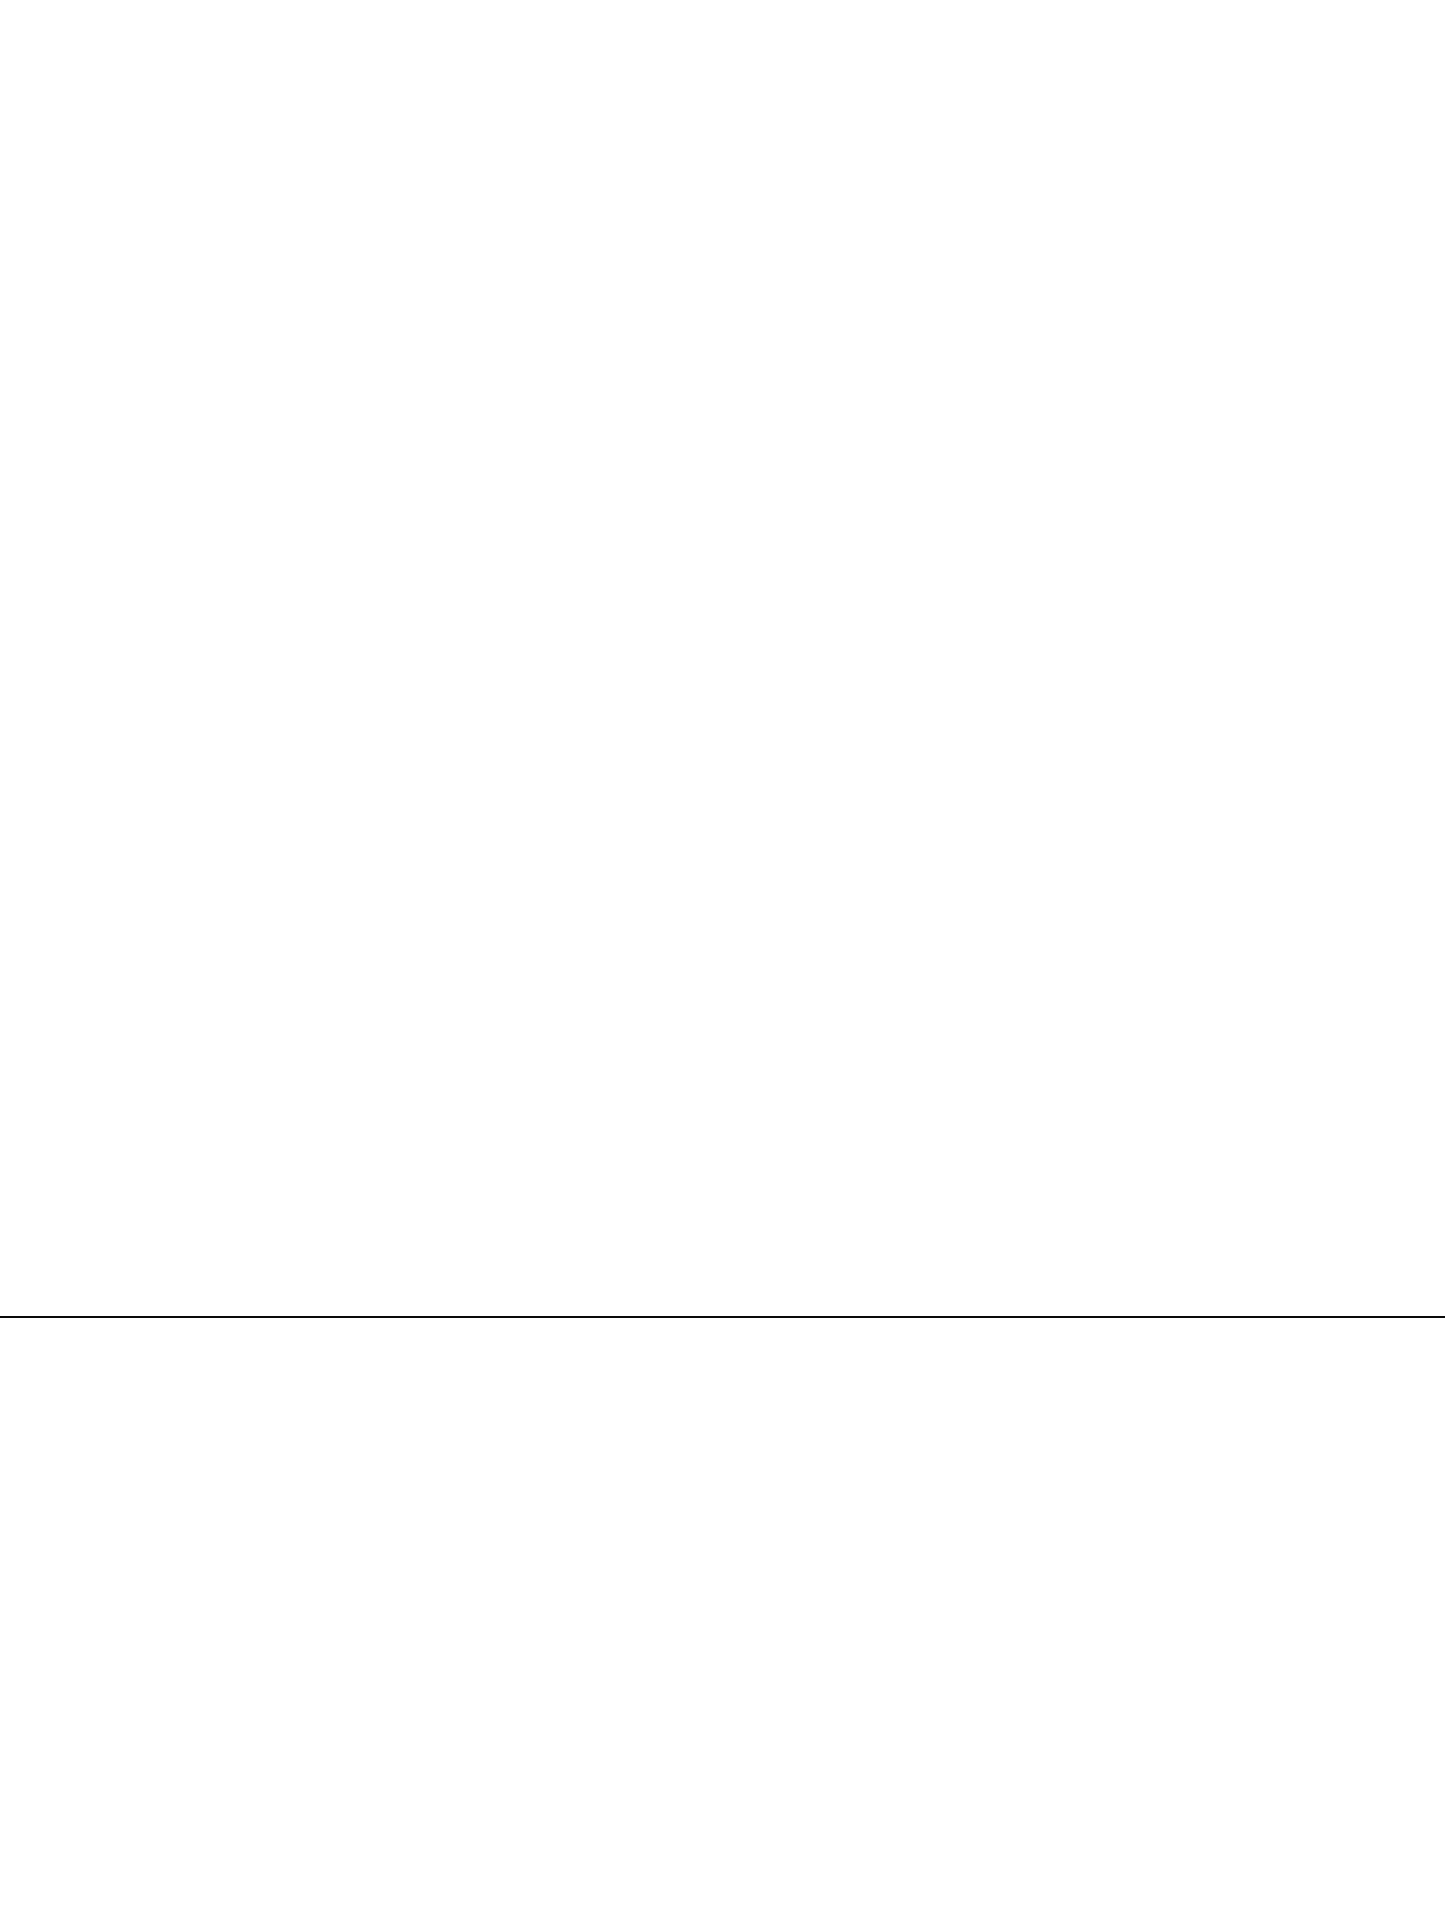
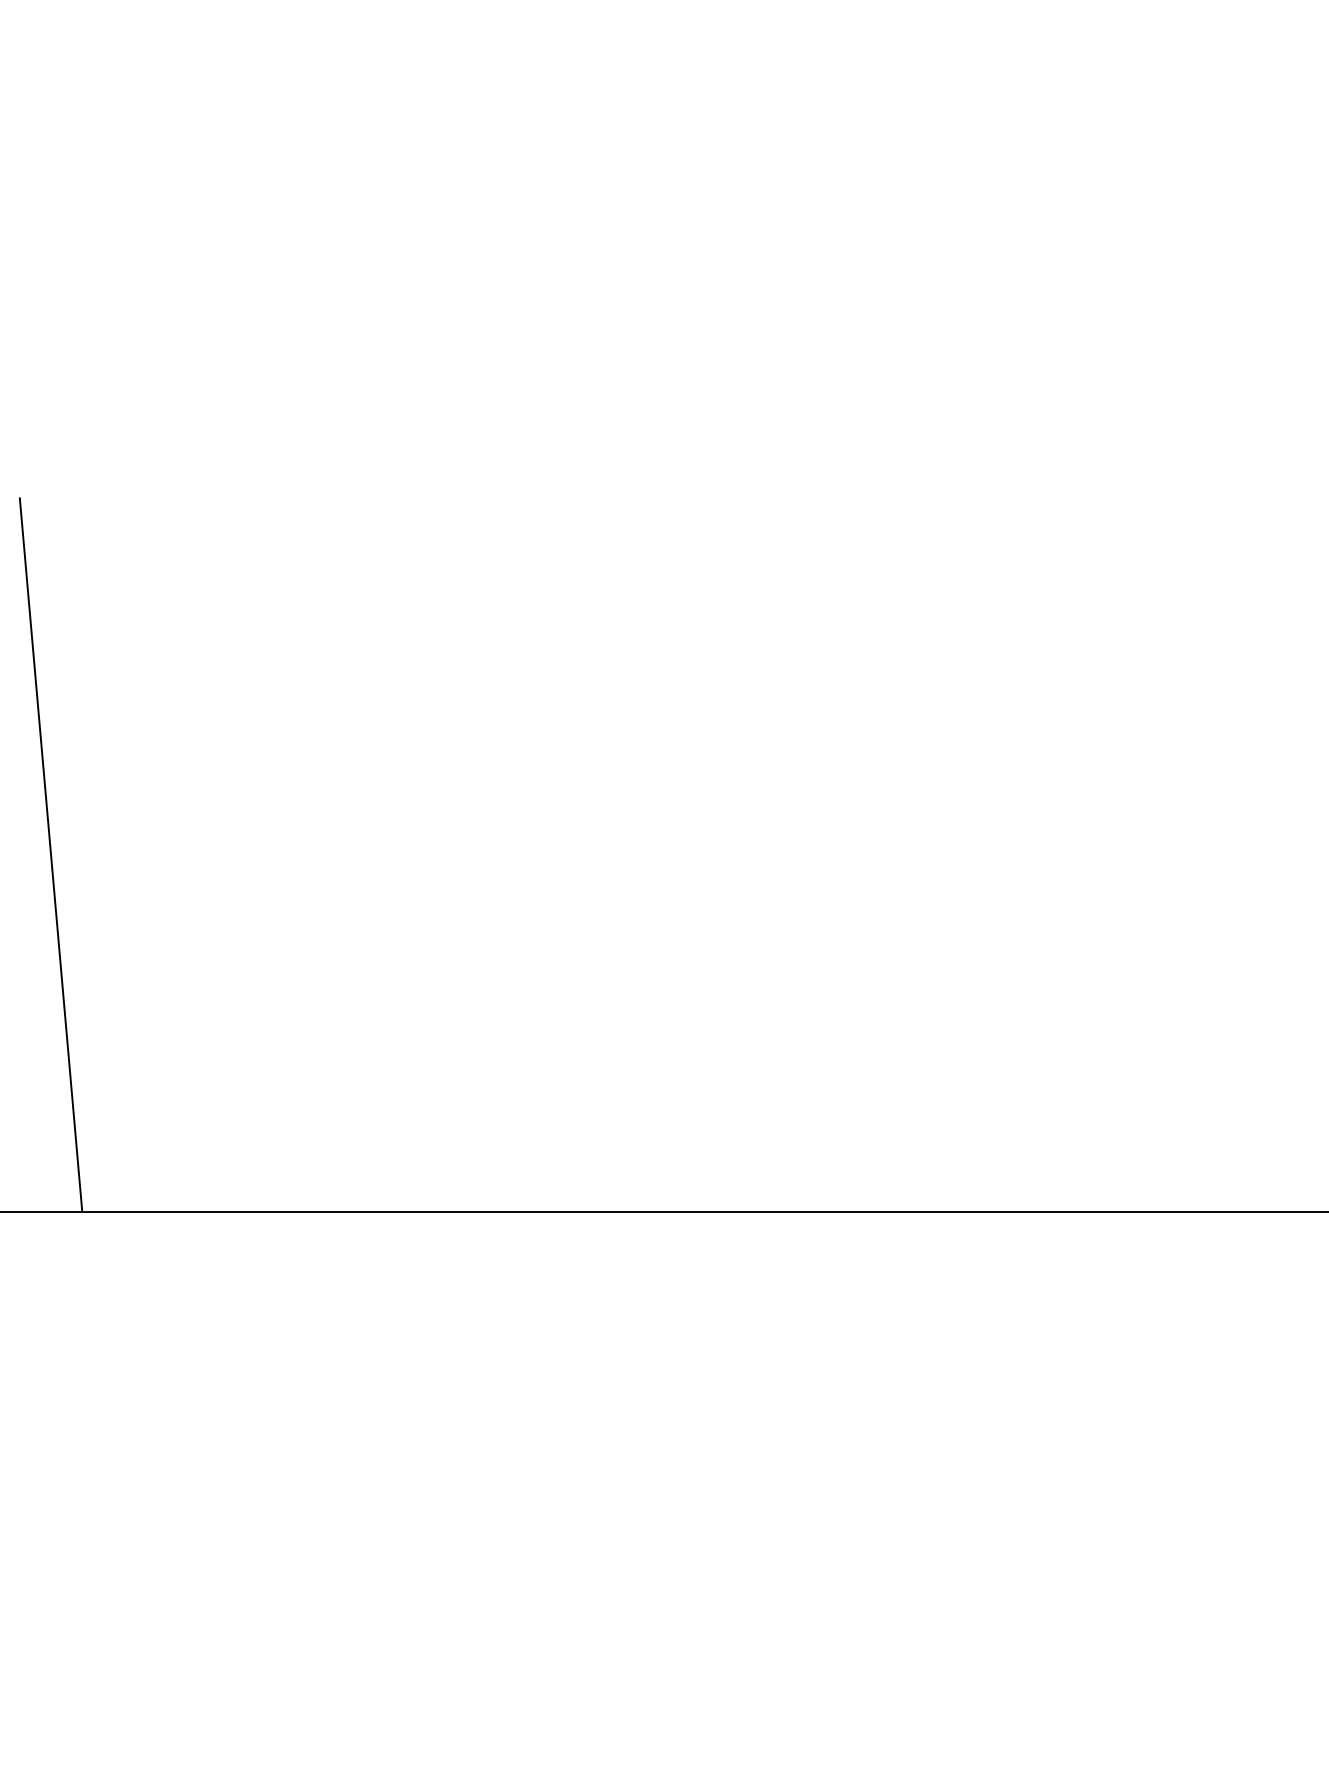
line: (54, 929) -> (50, 854), added

